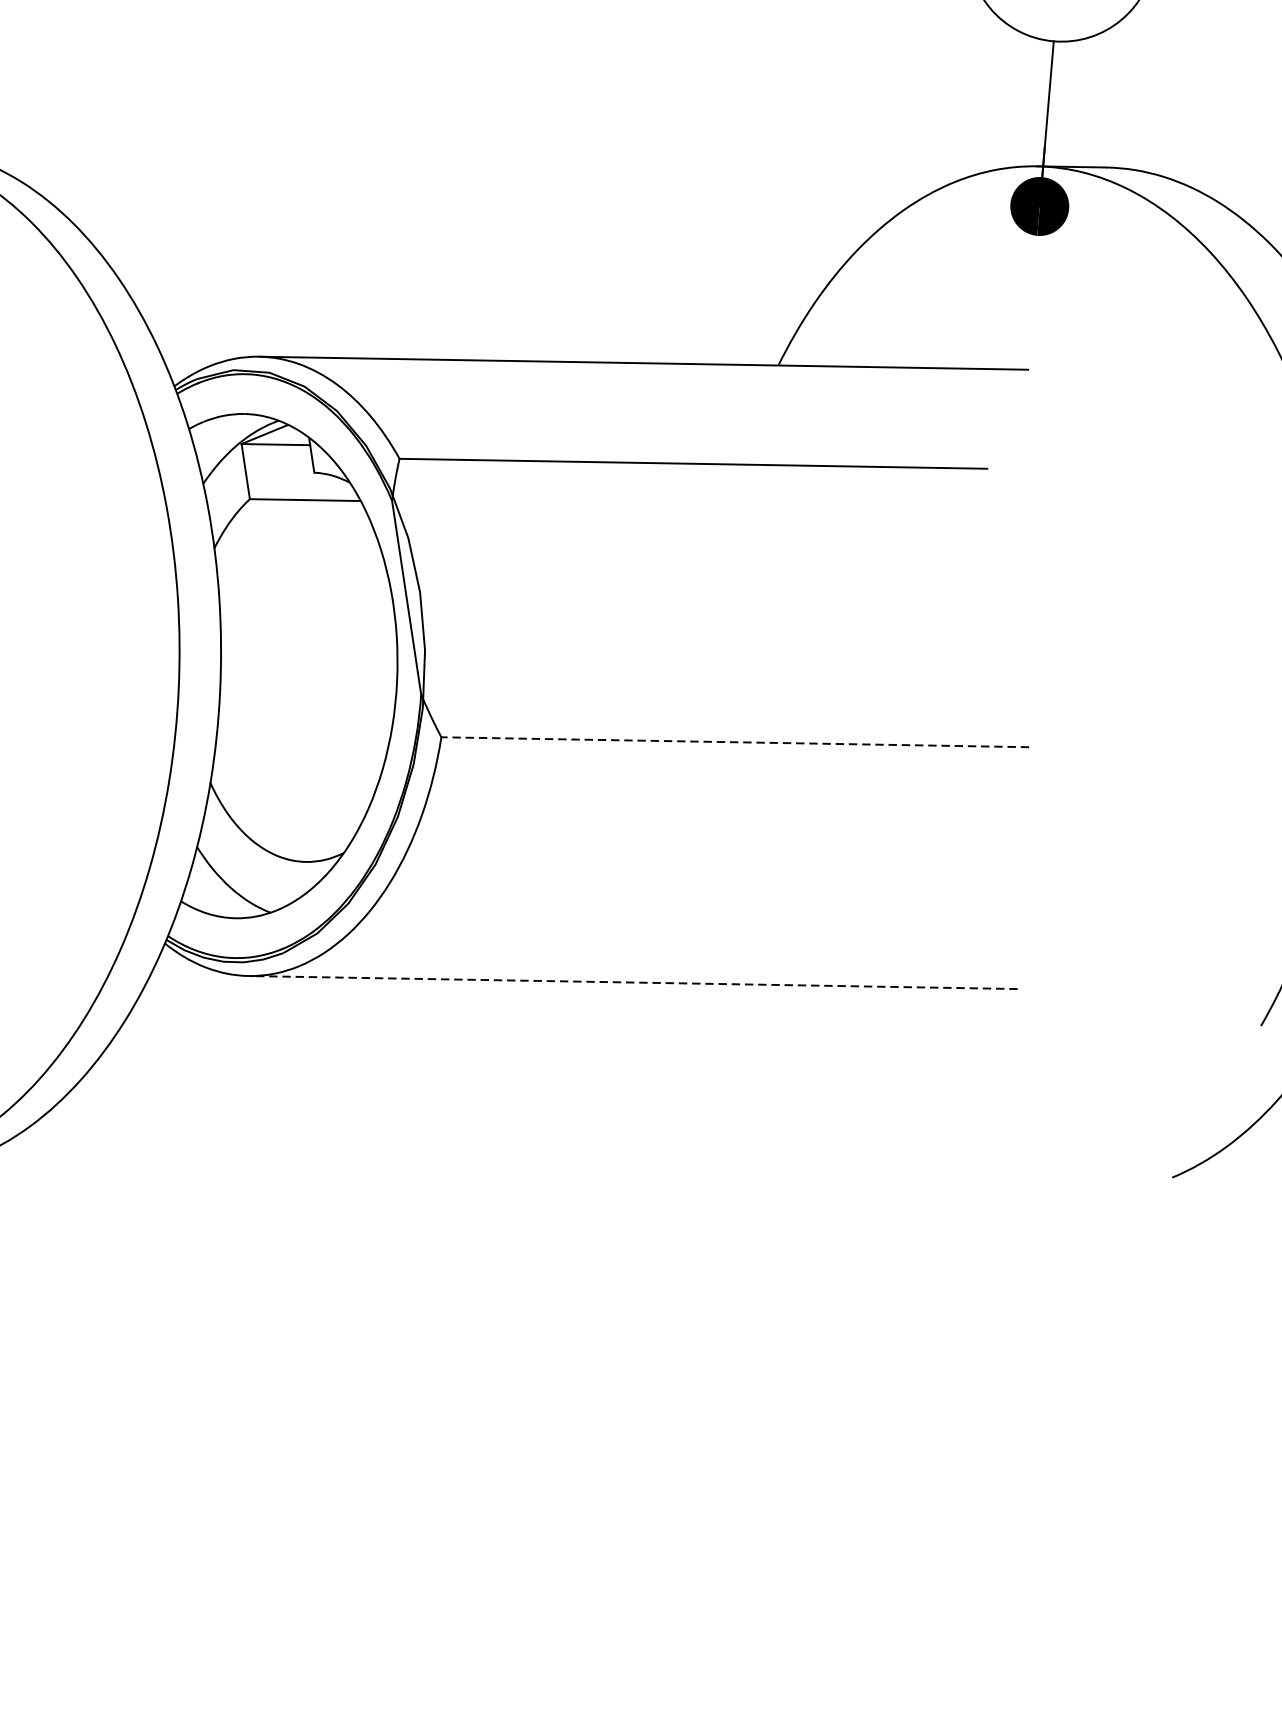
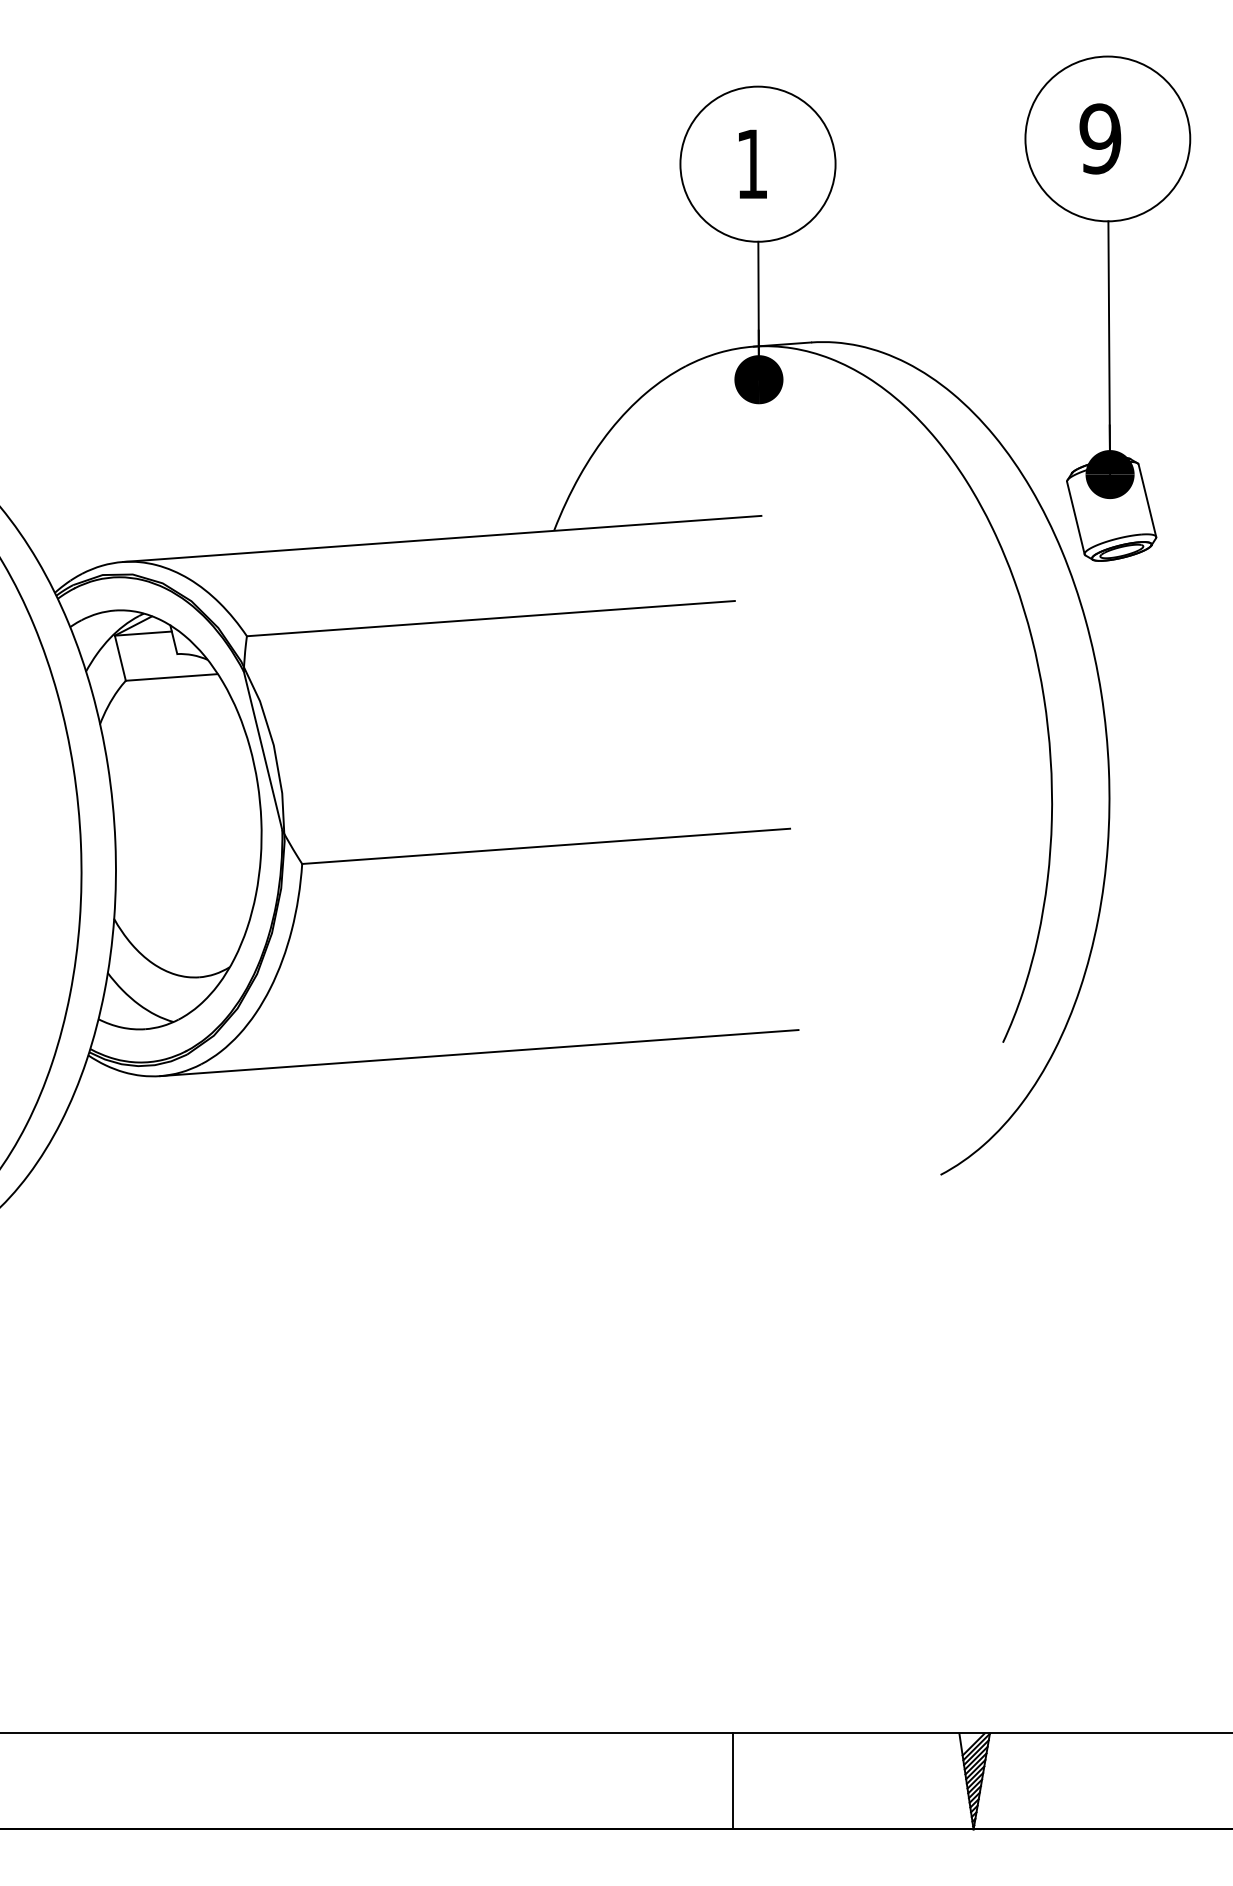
line: (735, 742) -> (546, 846), dashed -> solid
line: (633, 983) -> (479, 1053), dashed -> solid

